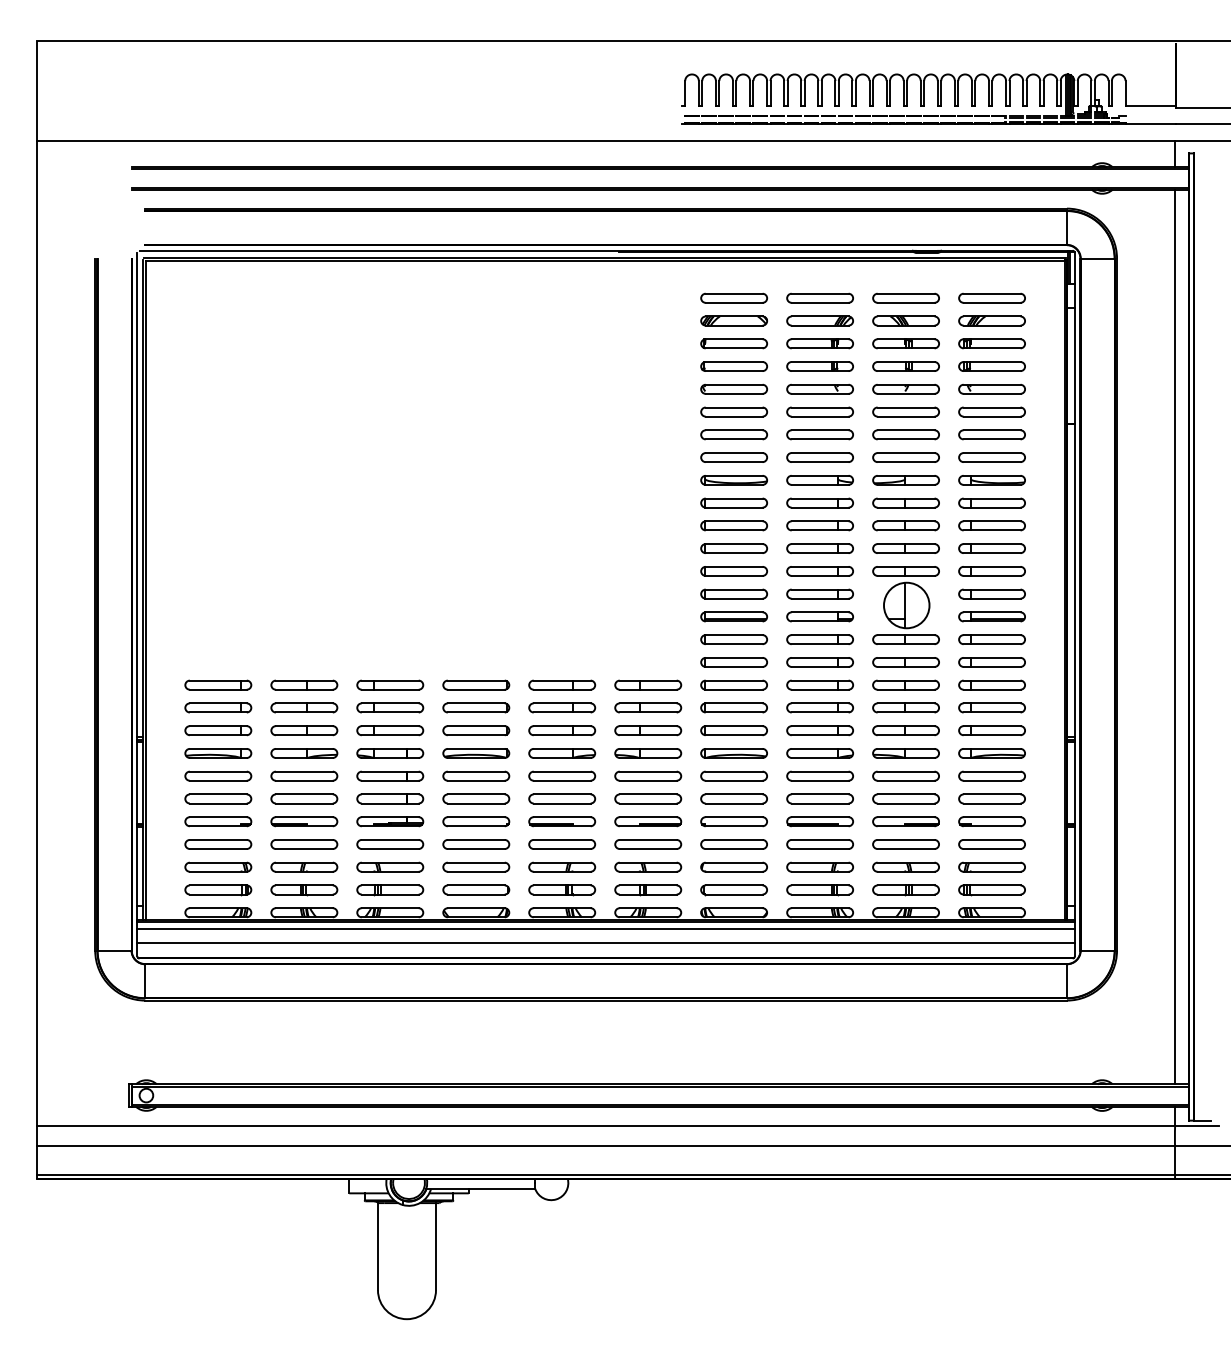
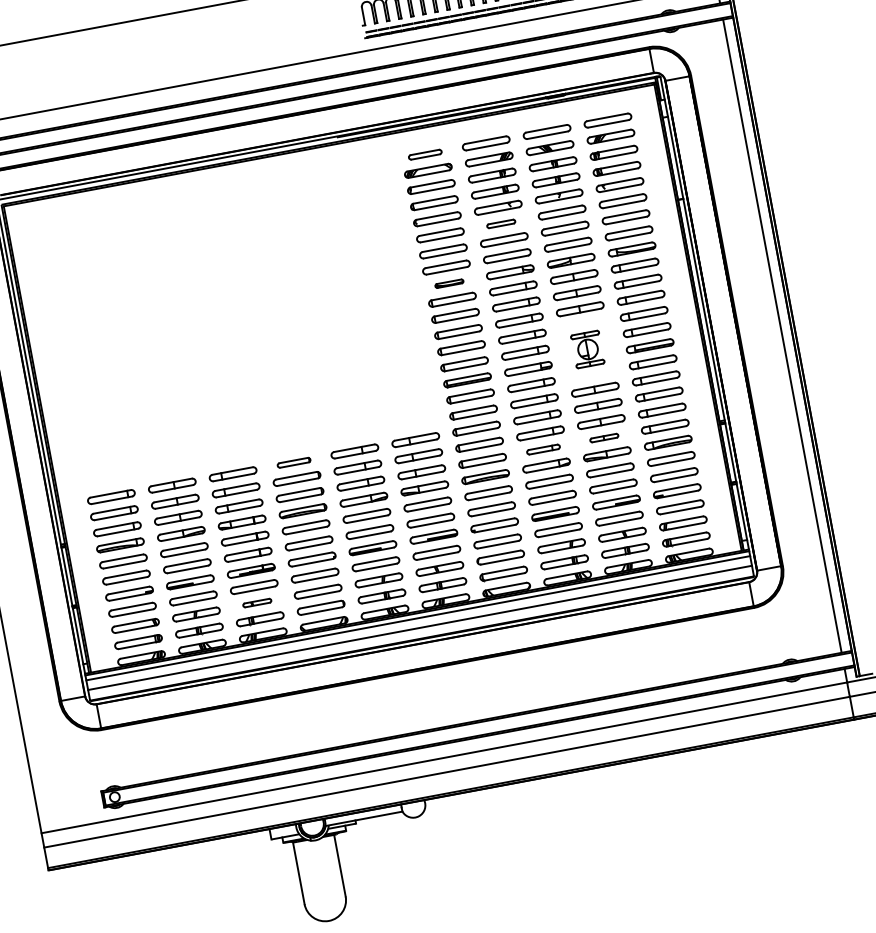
part: (733, 297) -> (424, 154), size x0.7
part: (819, 411) -> (500, 223), size x0.6
part: (733, 480) -> (449, 283), size x0.6
part: (905, 605) -> (587, 349), size x0.6
part: (476, 684) -> (294, 462), size x0.7
part: (819, 730) -> (543, 449), size x0.7
part: (905, 730) -> (603, 438), size x0.6
part: (390, 866) -> (257, 602), size x0.6

